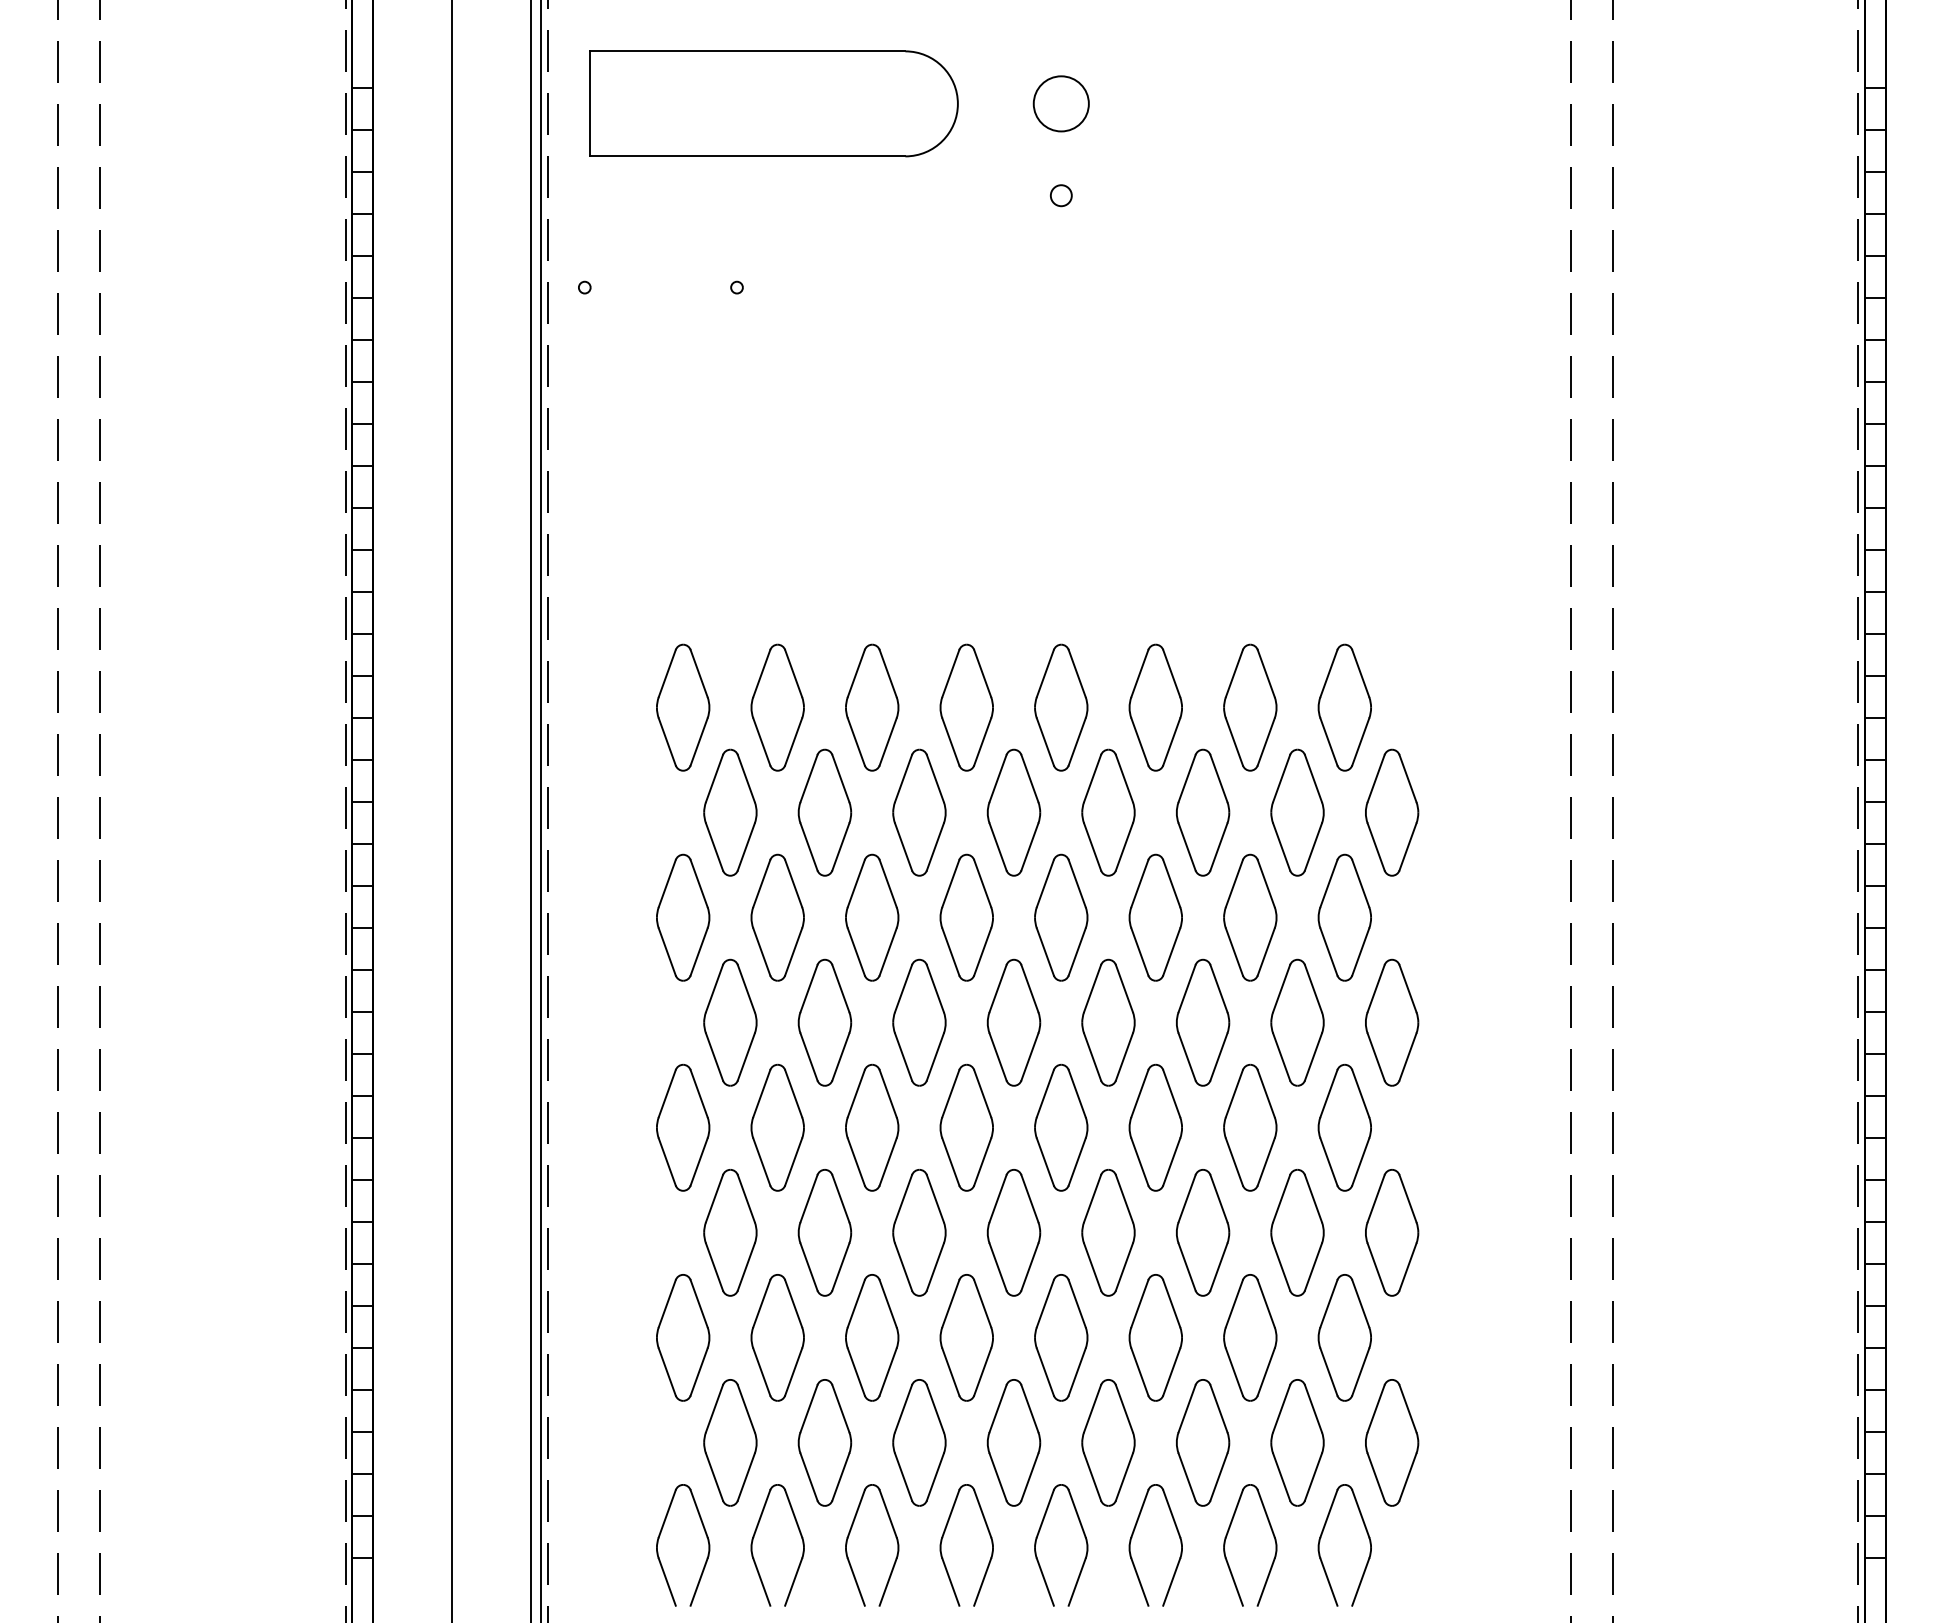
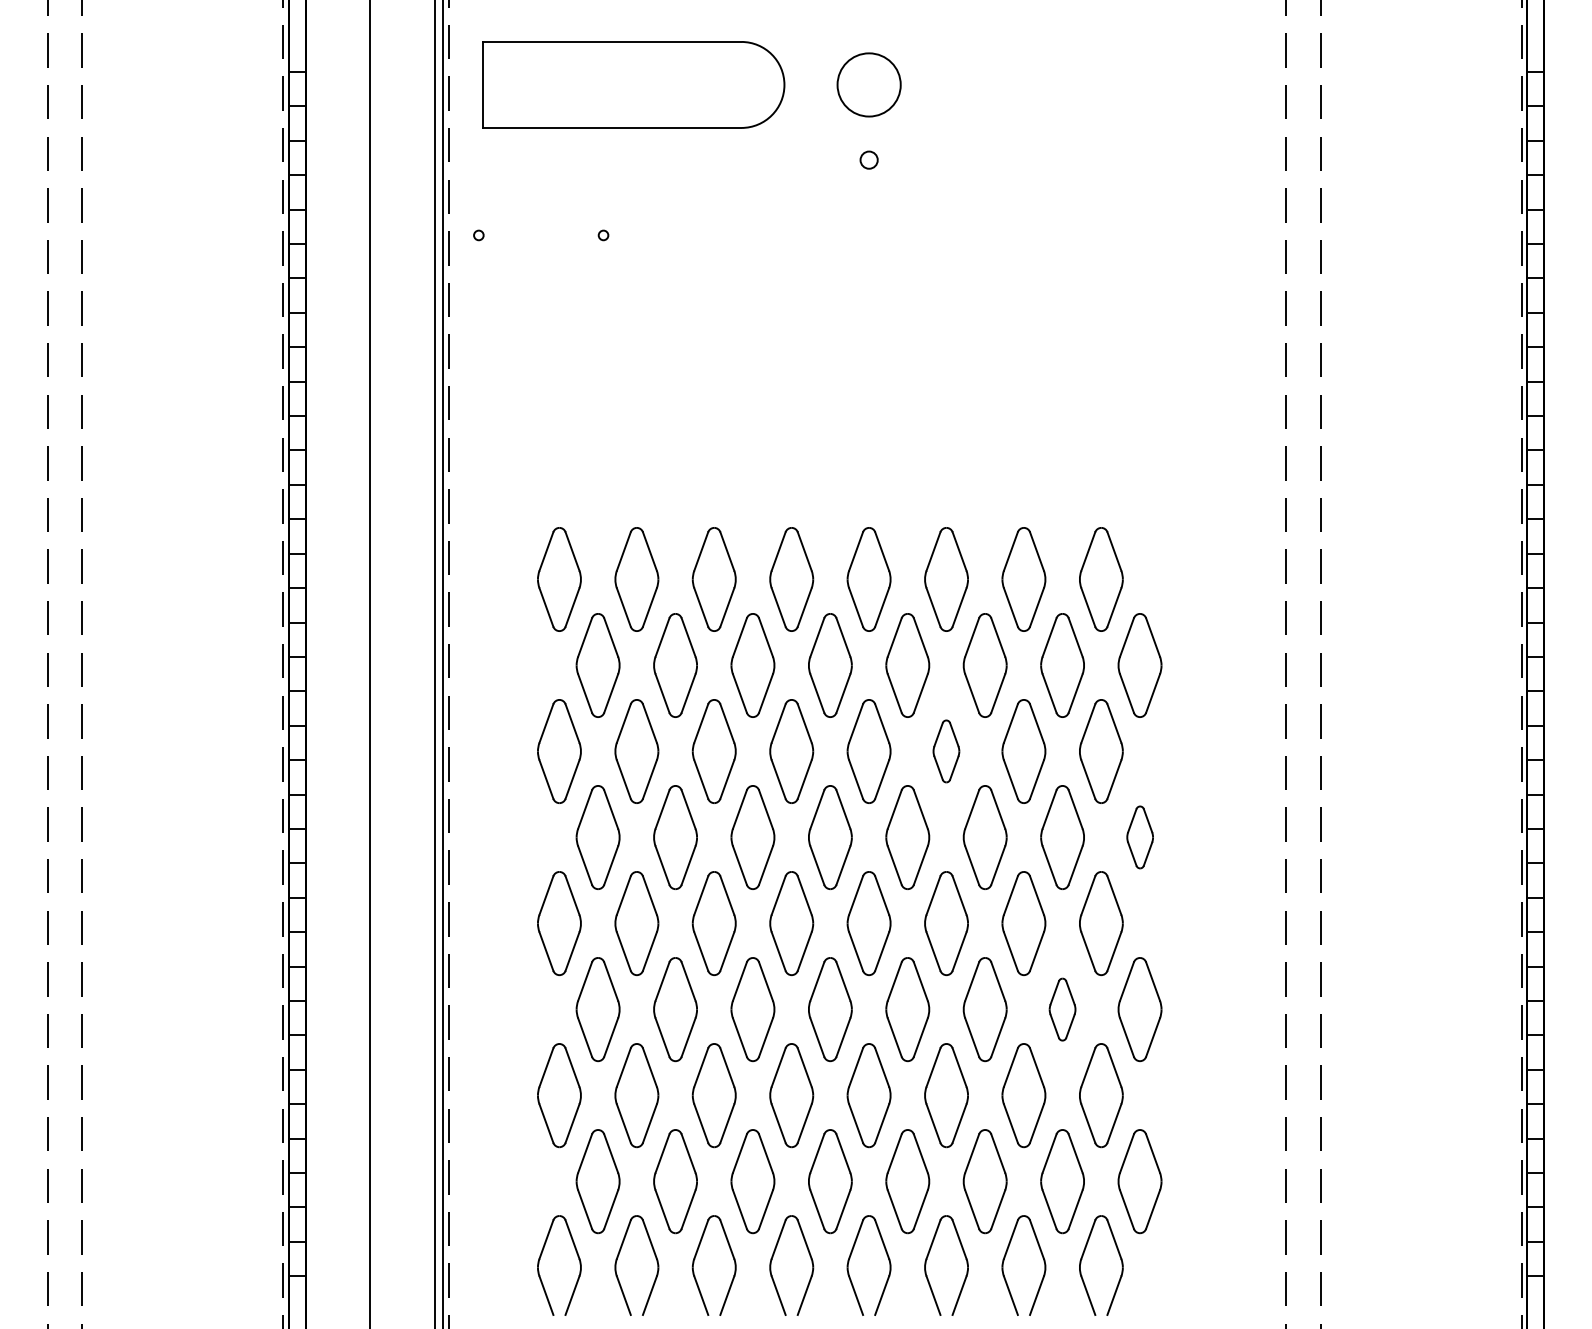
circle: (1060, 103) -> (868, 84), size x1.4
part: (1155, 917) -> (946, 751), size x0.6
part: (1392, 1022) -> (1140, 837), size x0.6
part: (1297, 1232) -> (1062, 1009), size x0.6

